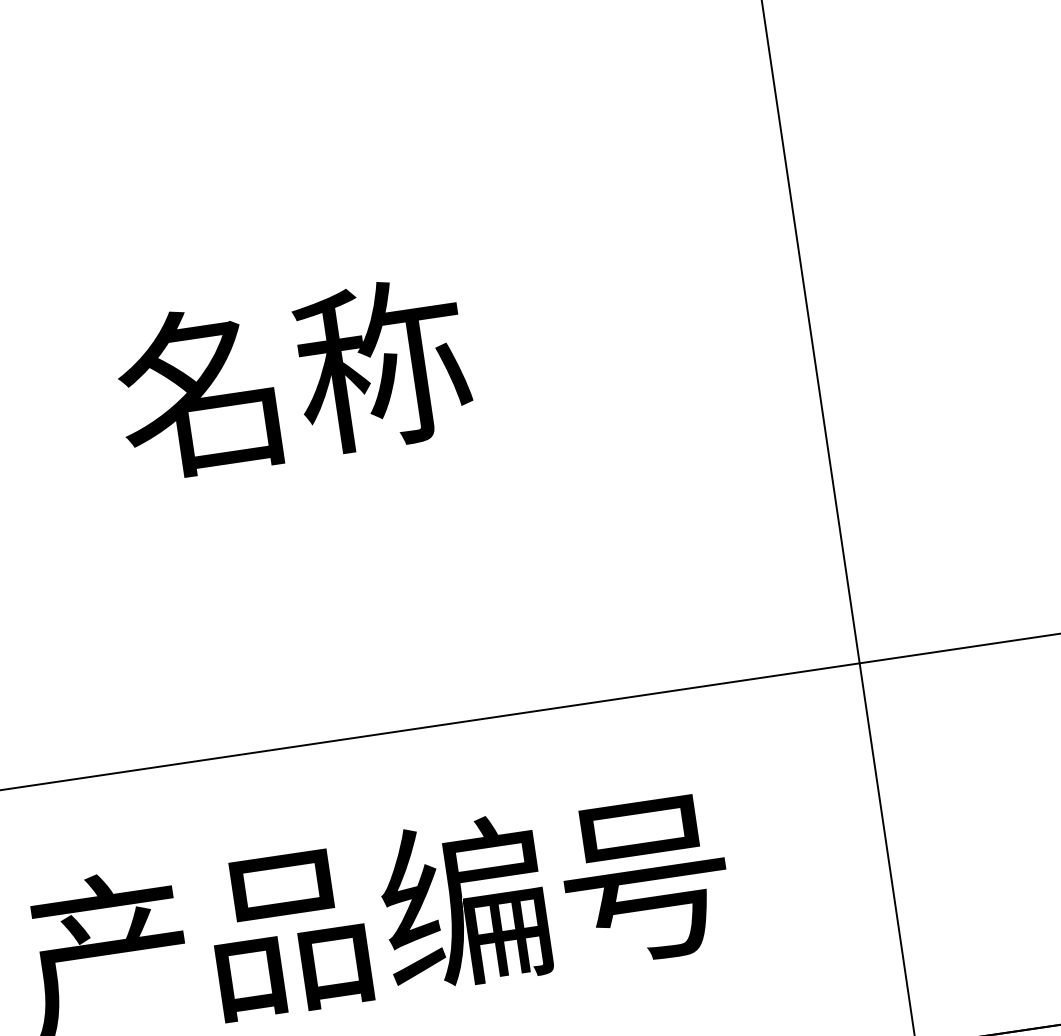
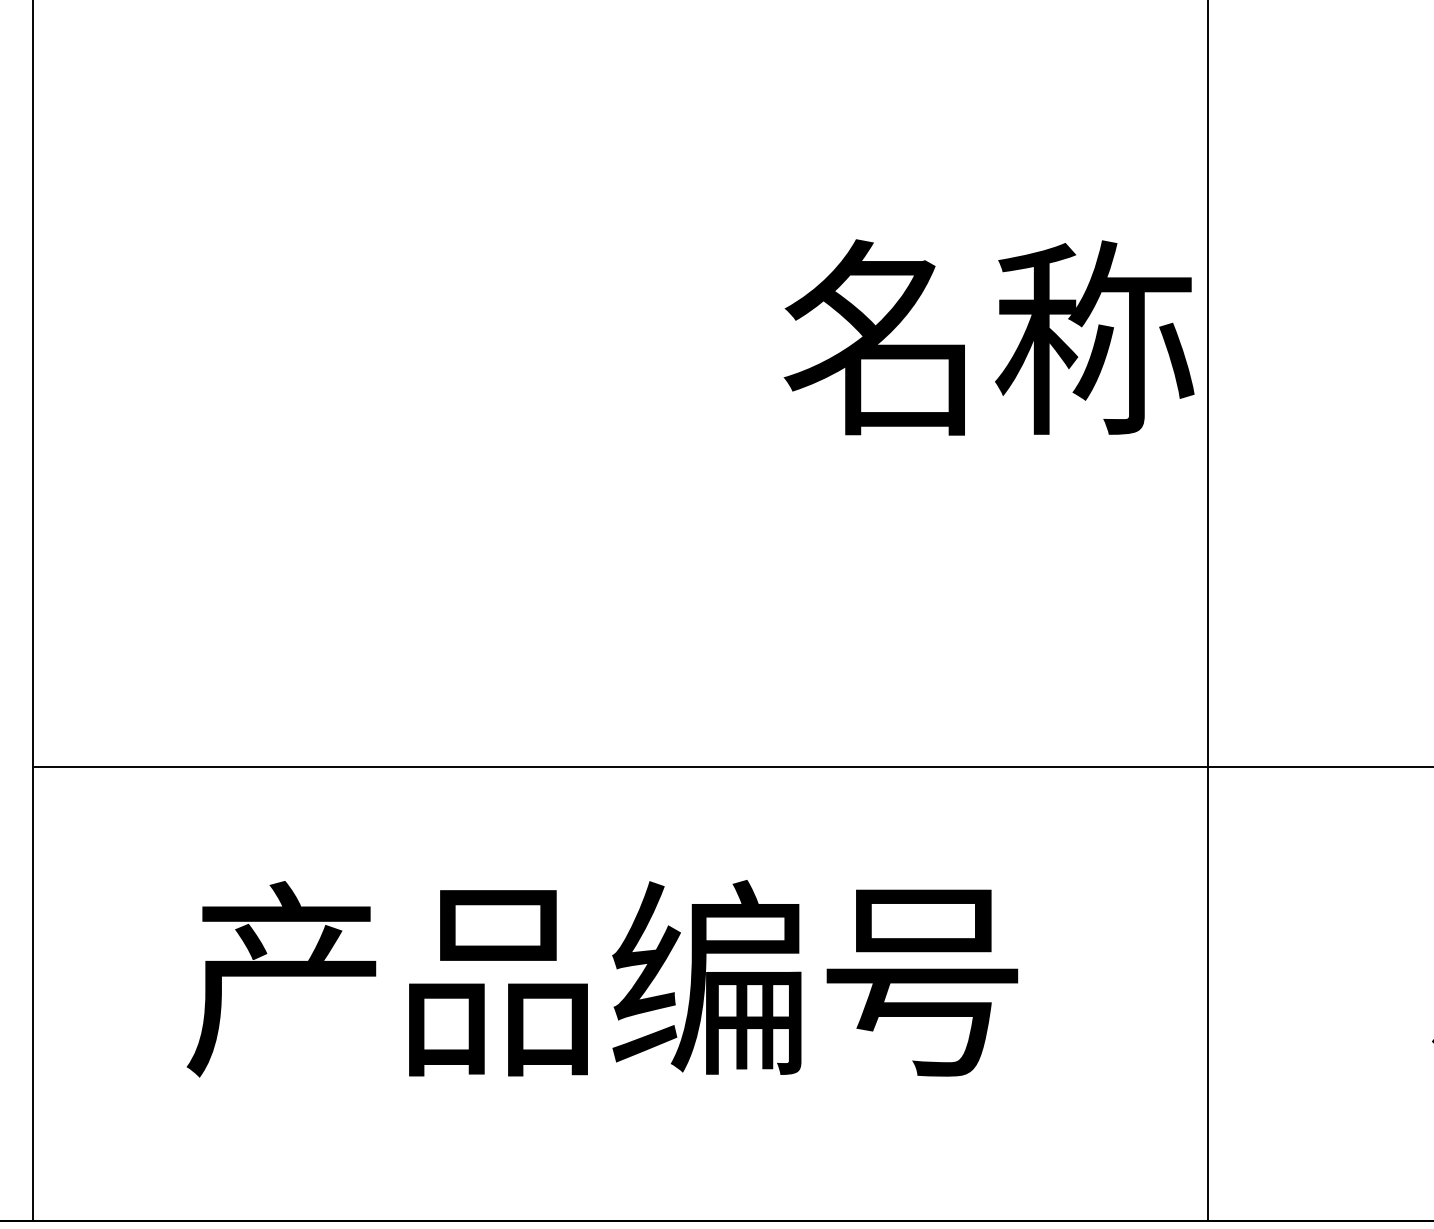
text: (292, 377) -> (988, 337), moved

